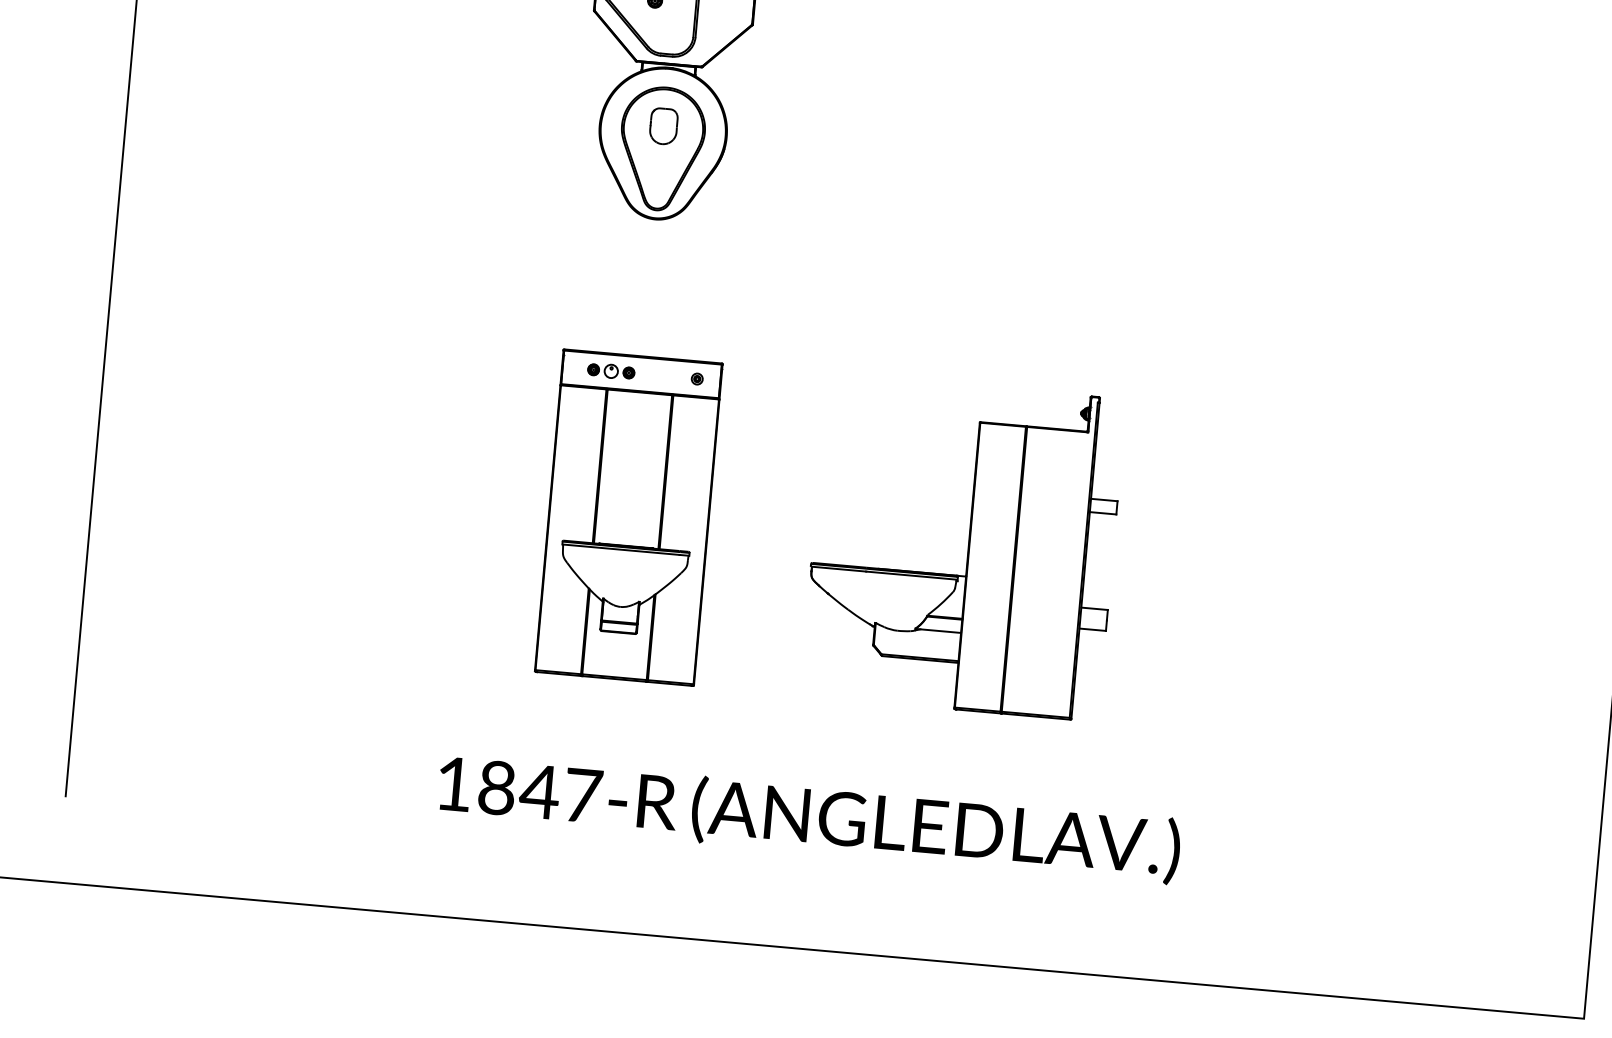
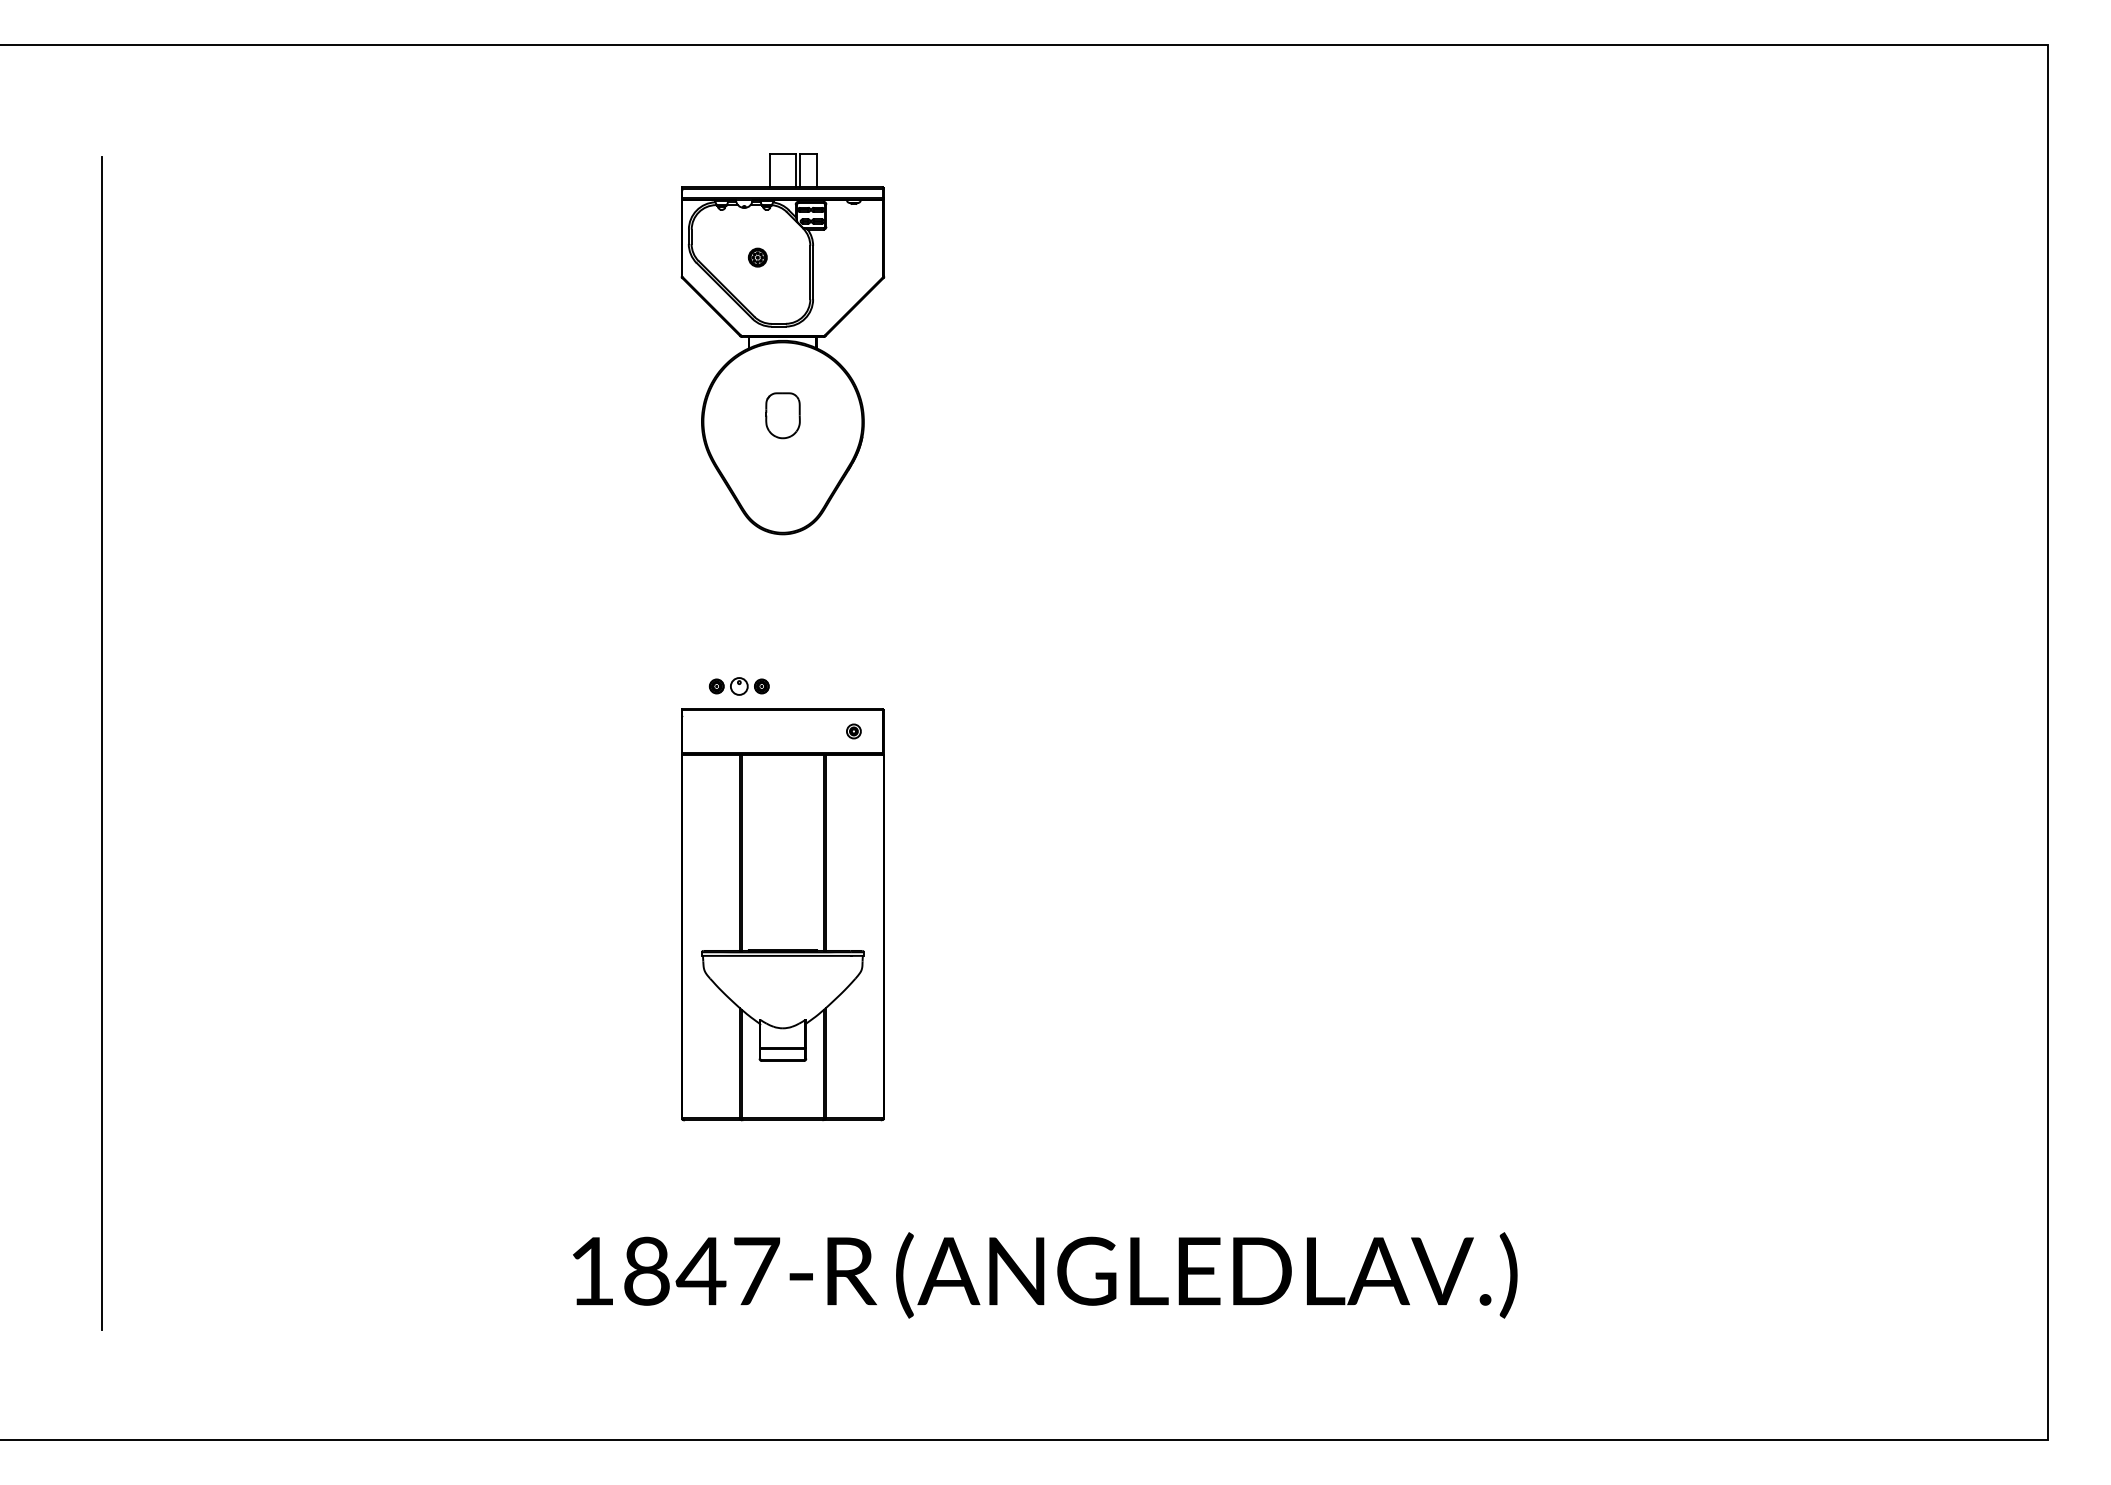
part: (661, 148) -> (782, 444), removed
part: (610, 371) -> (738, 686), moved
part: (968, 547) -> (1215, 914), removed

